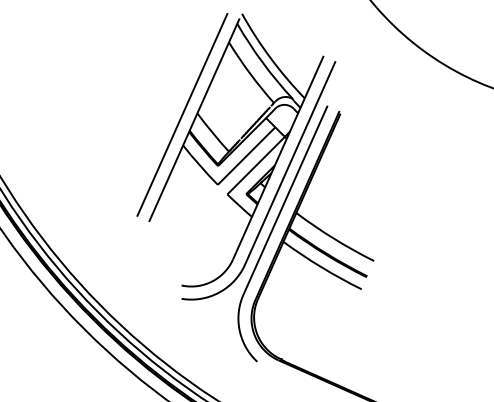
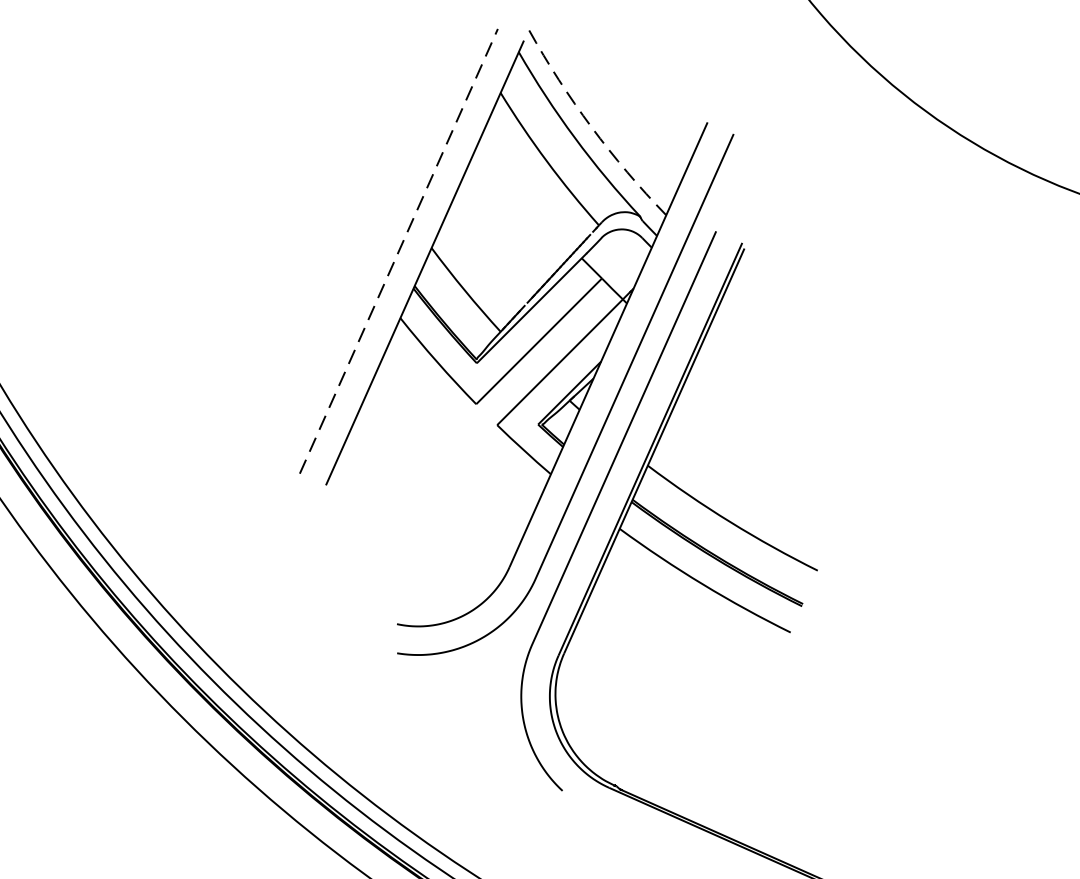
arc: (270, 58) -> (591, 128), solid -> dashed
line: (182, 114) -> (399, 250), solid -> dashed

